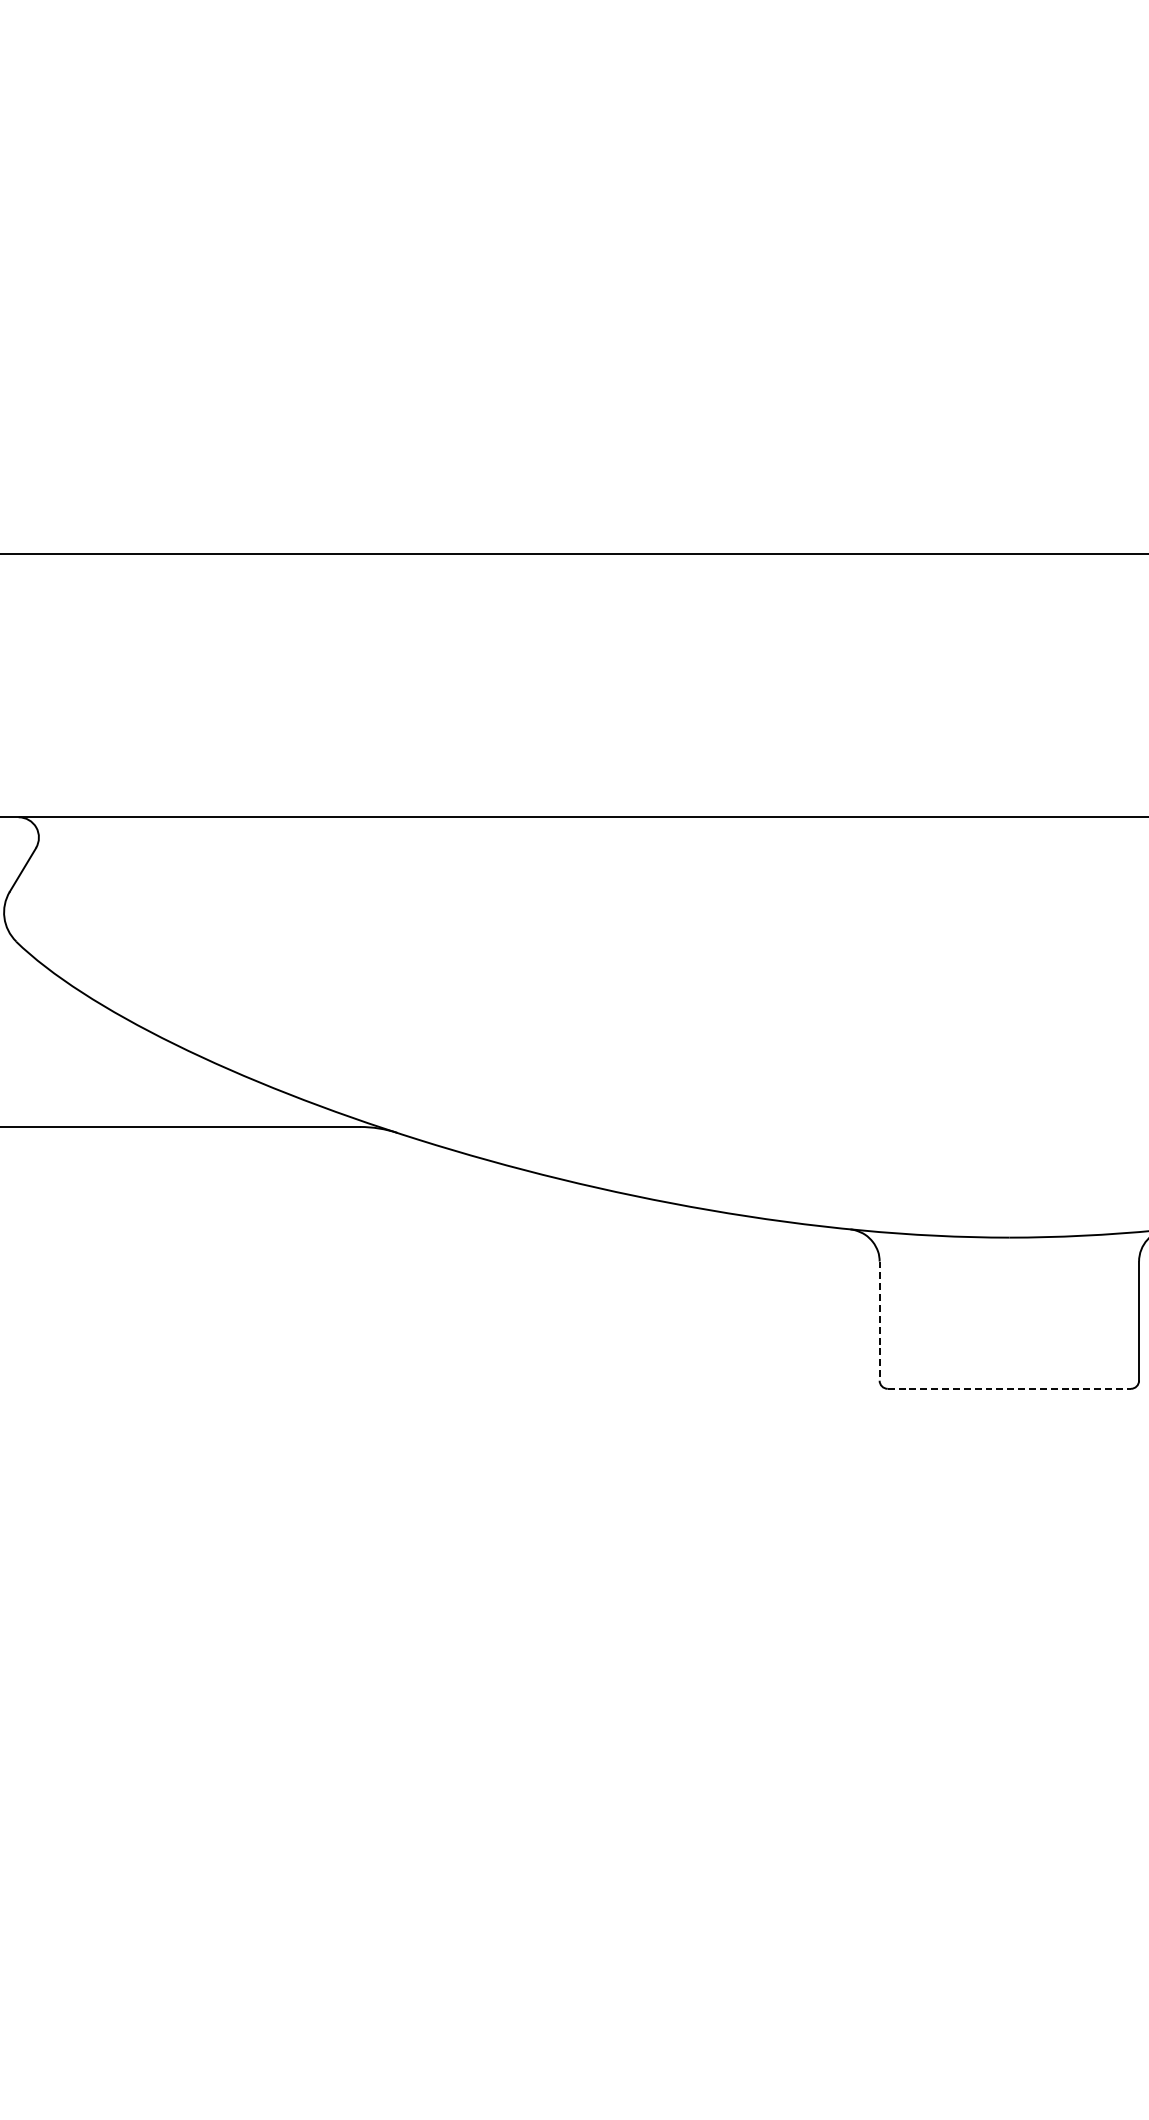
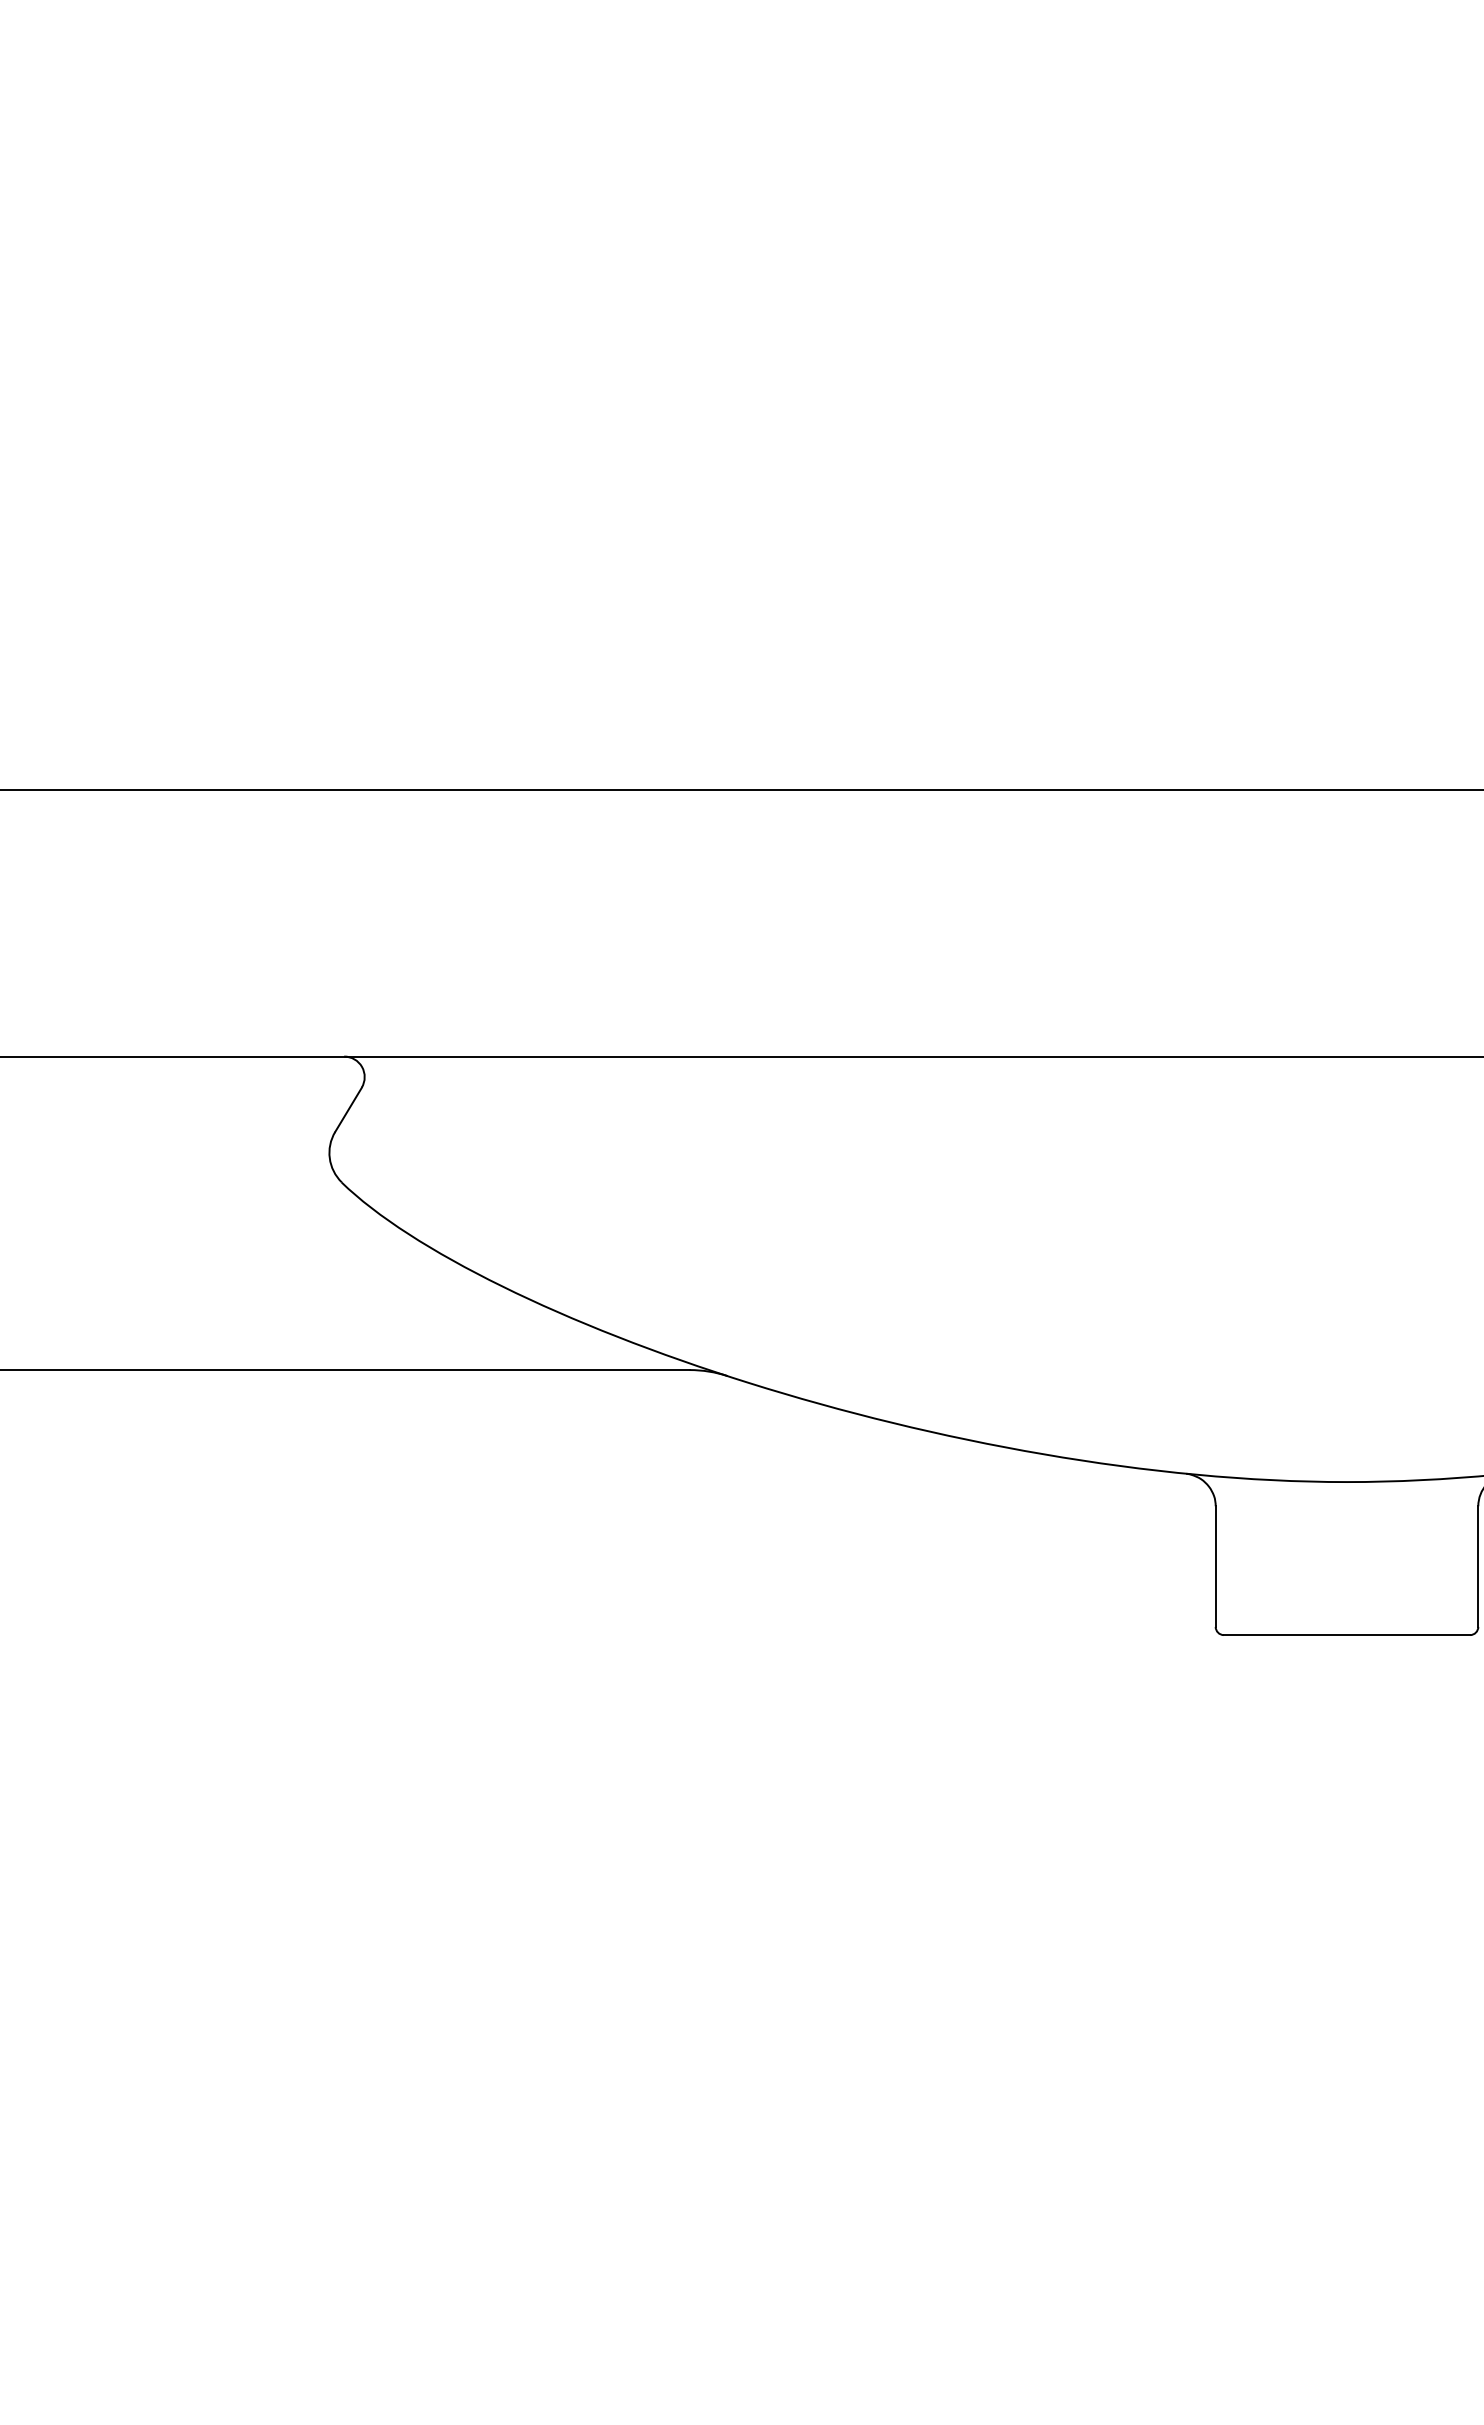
line: (879, 1322) -> (1215, 1567), dashed -> solid
line: (1009, 1389) -> (1347, 1635), dashed -> solid

